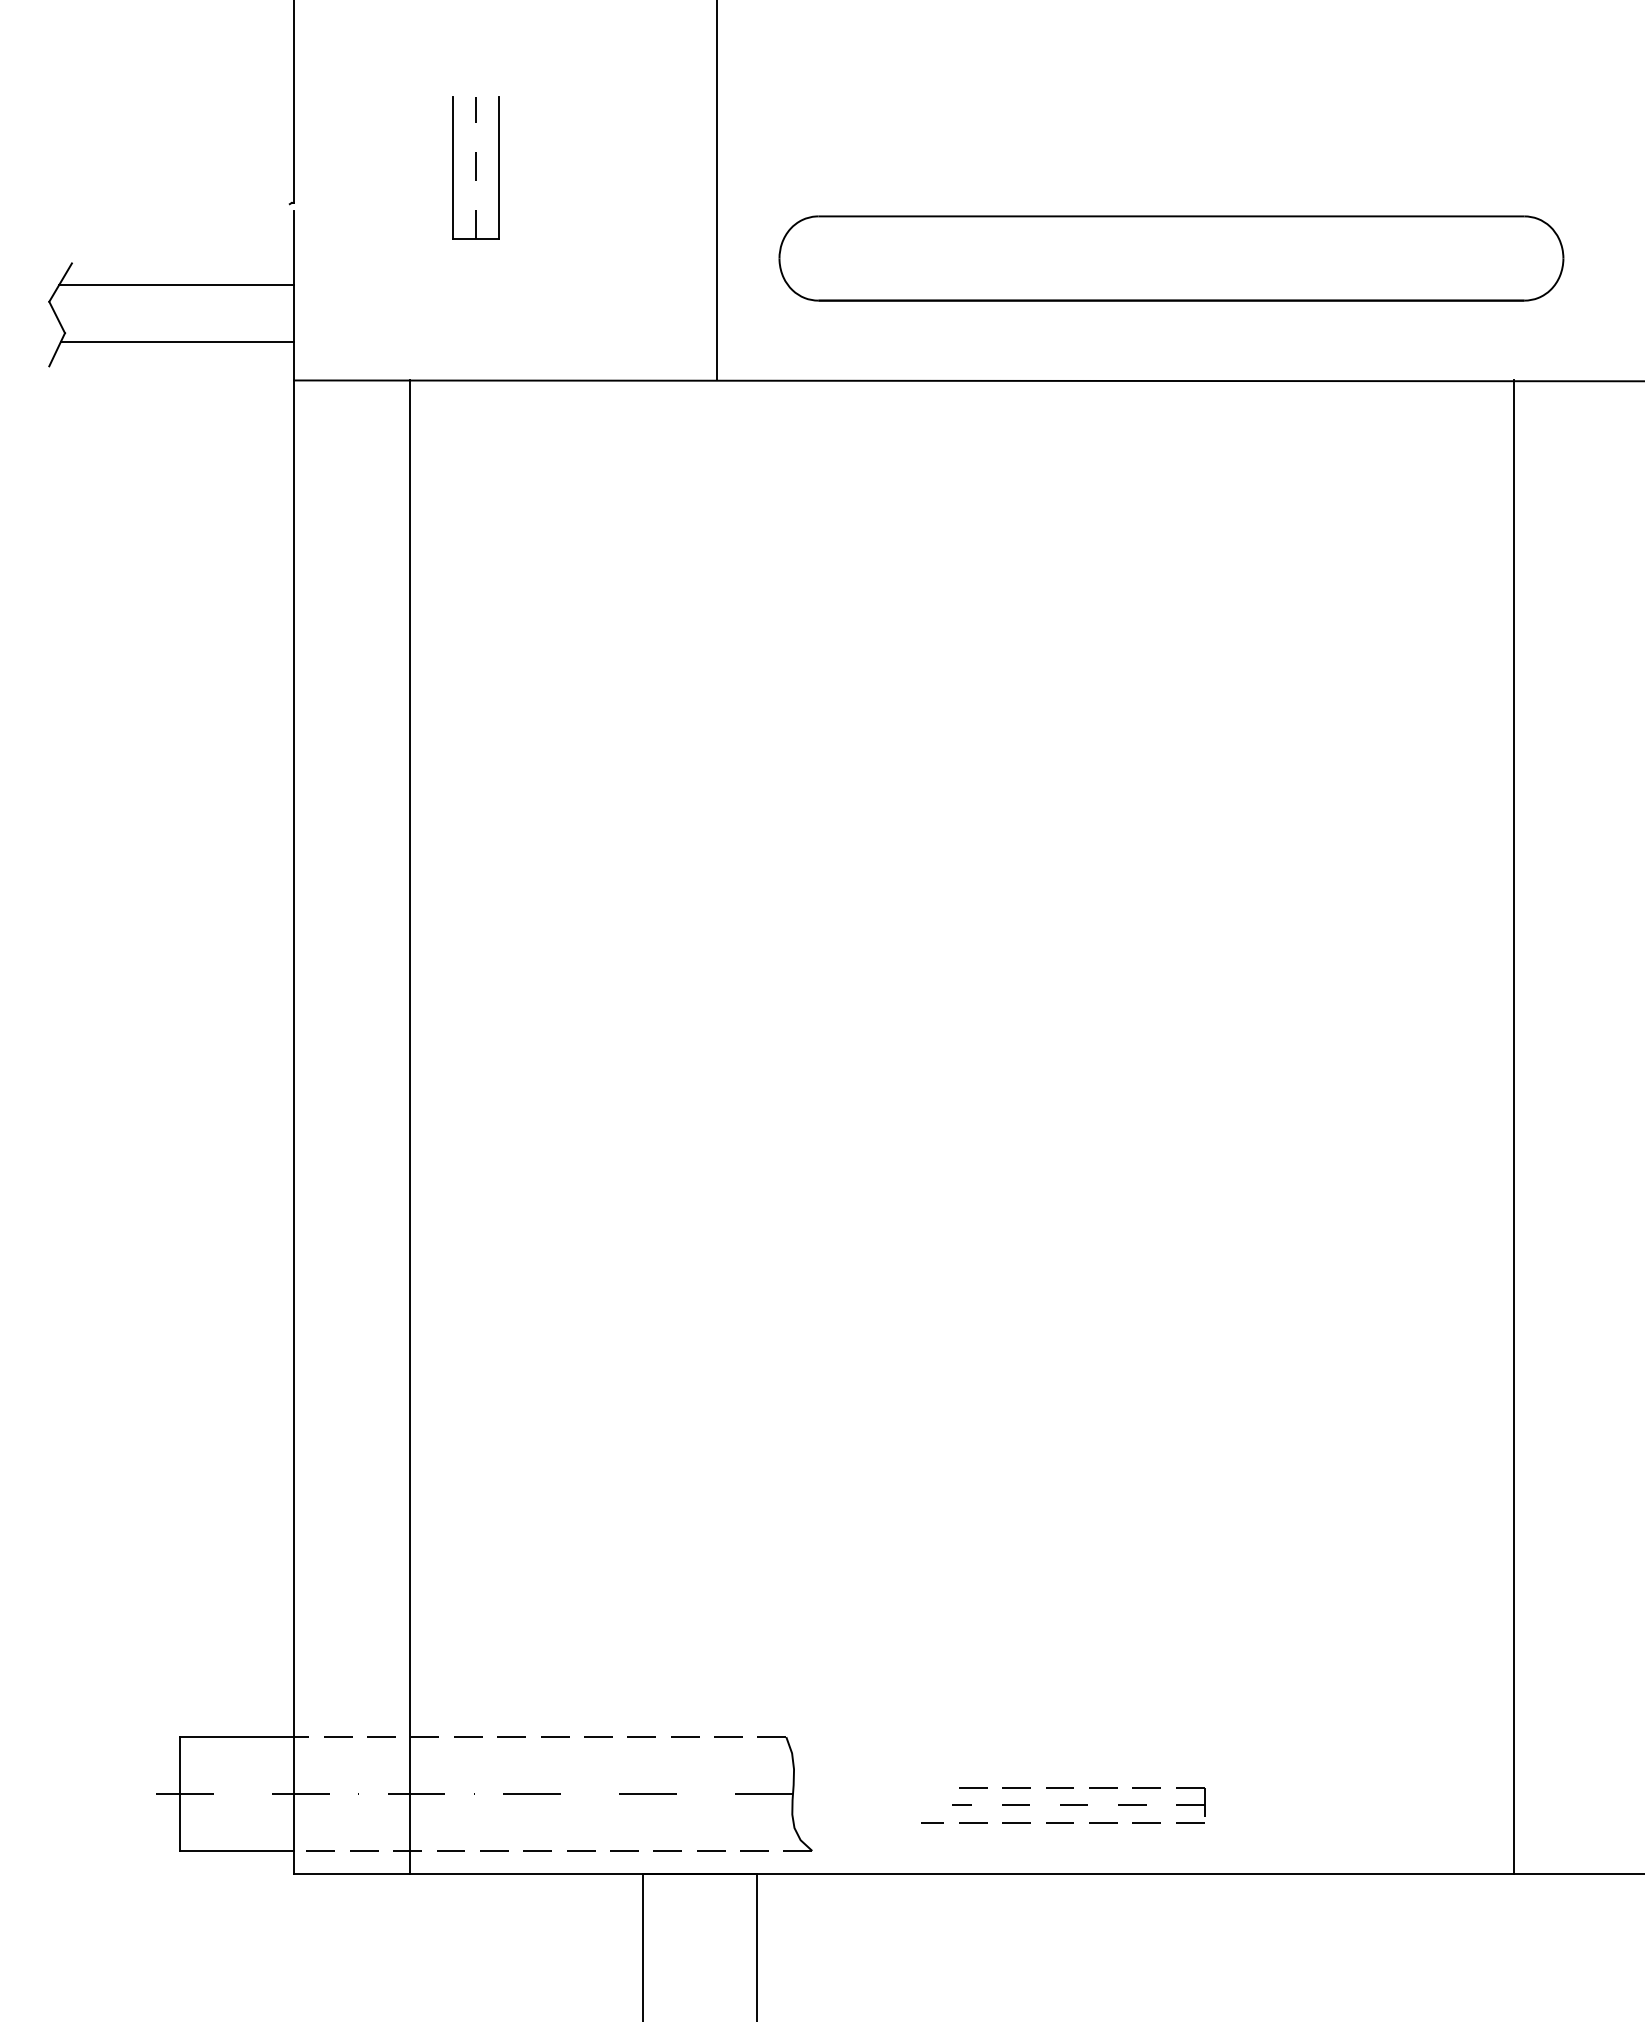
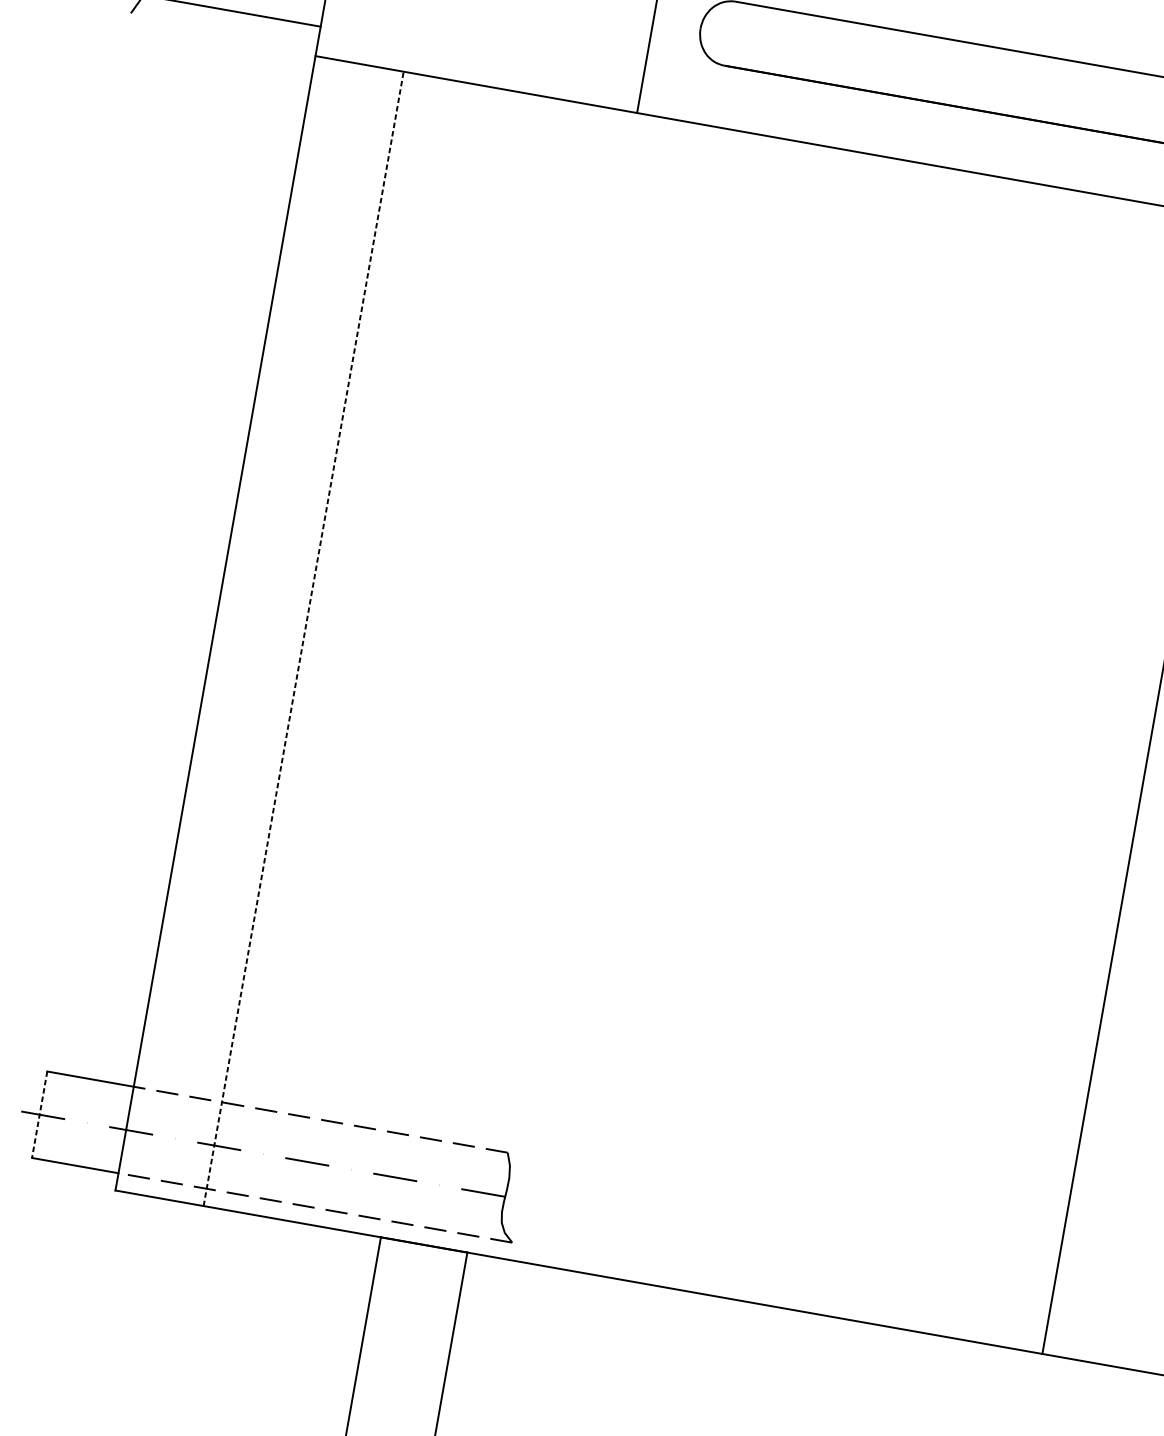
line: (410, 1127) -> (303, 639), solid -> dashed
line: (180, 1794) -> (39, 1115), solid -> dashed
part: (1063, 1805) -> (709, 1241), removed

